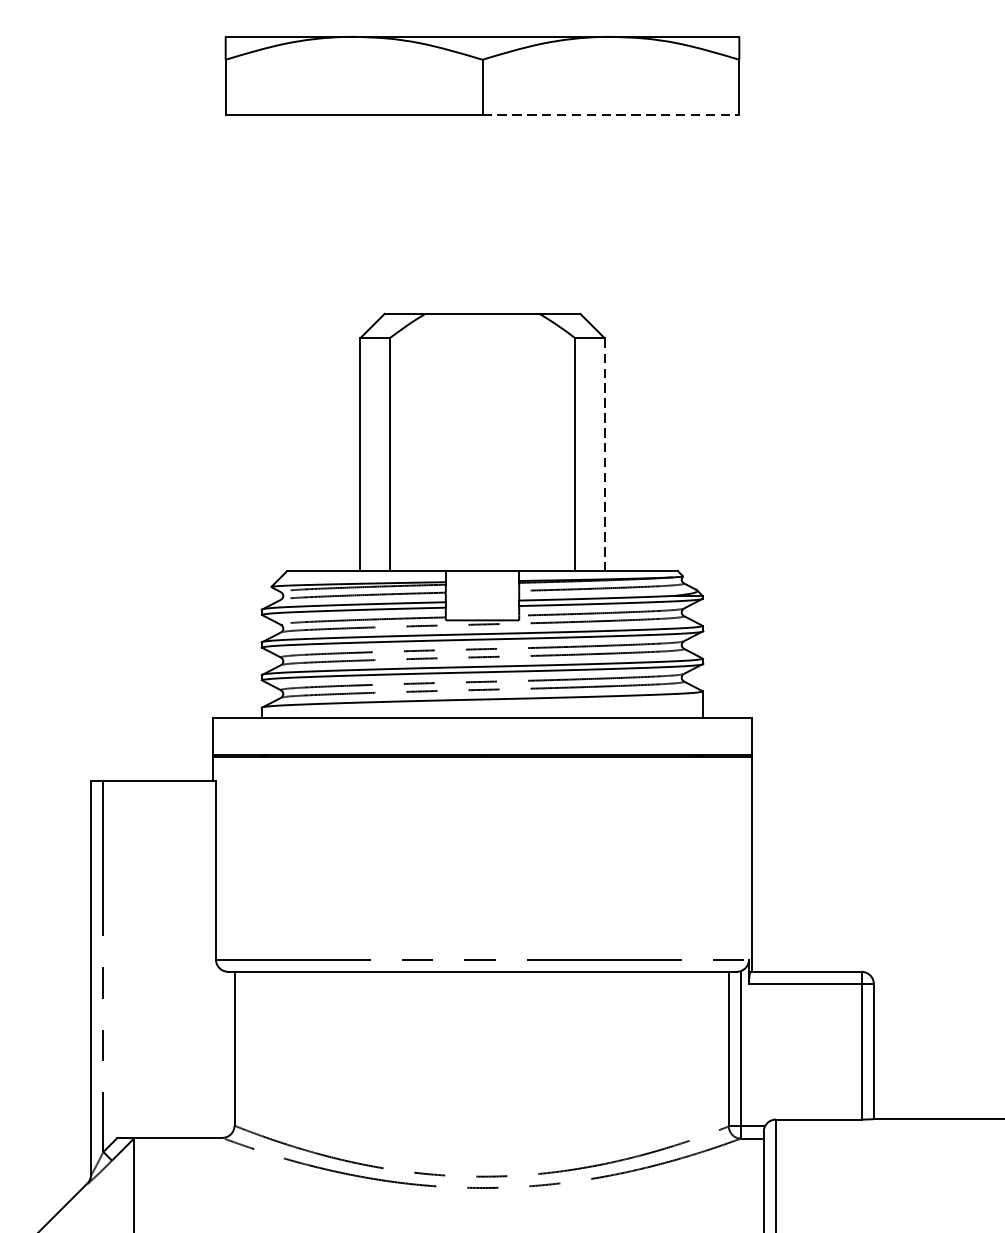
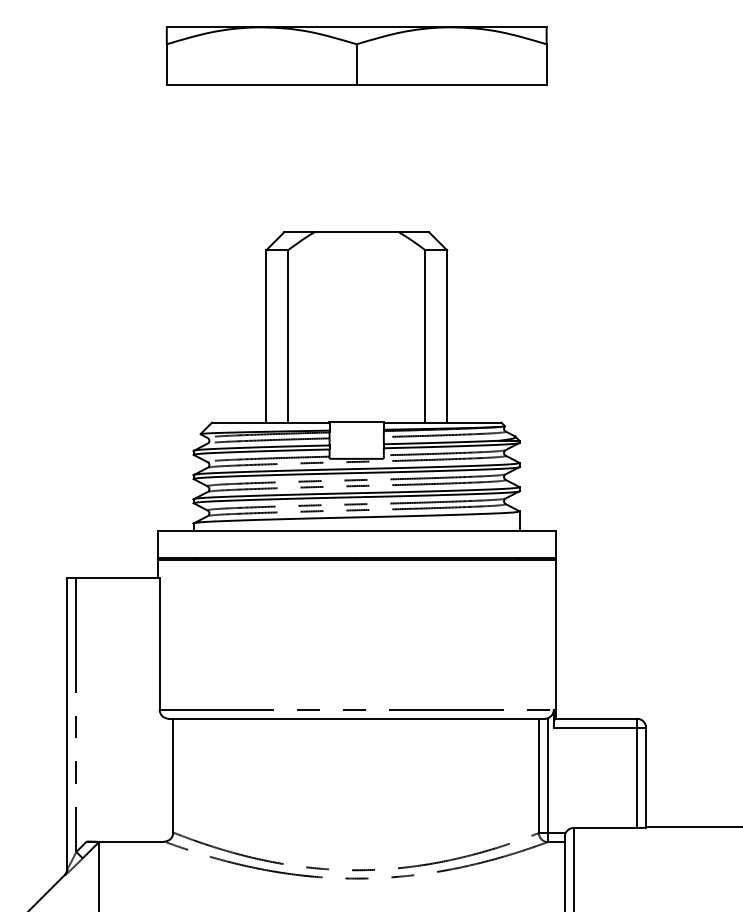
line: (610, 115) -> (451, 85), dashed -> solid
line: (605, 454) -> (447, 336), dashed -> solid

